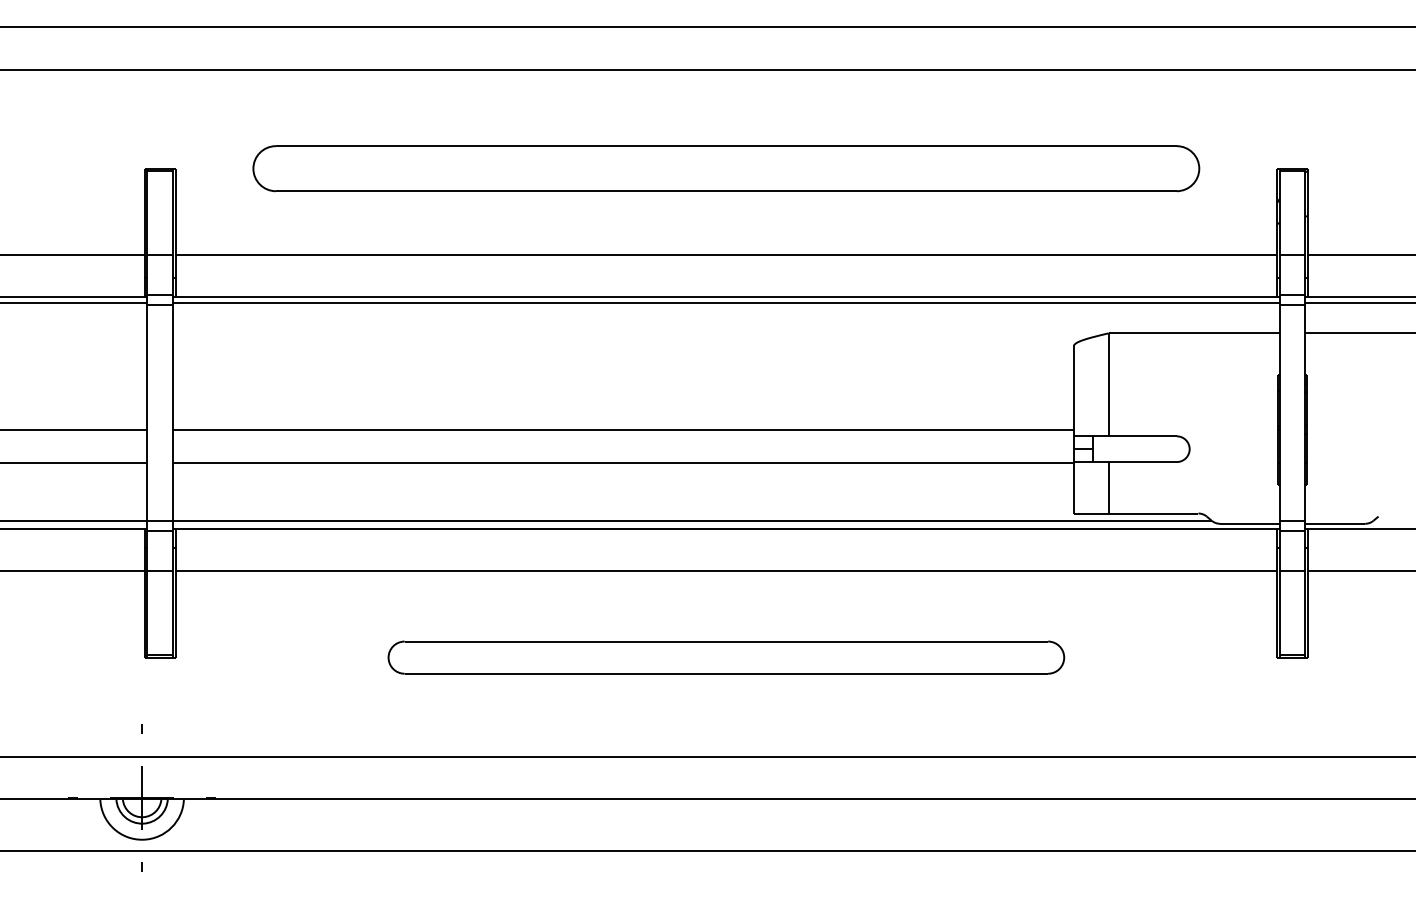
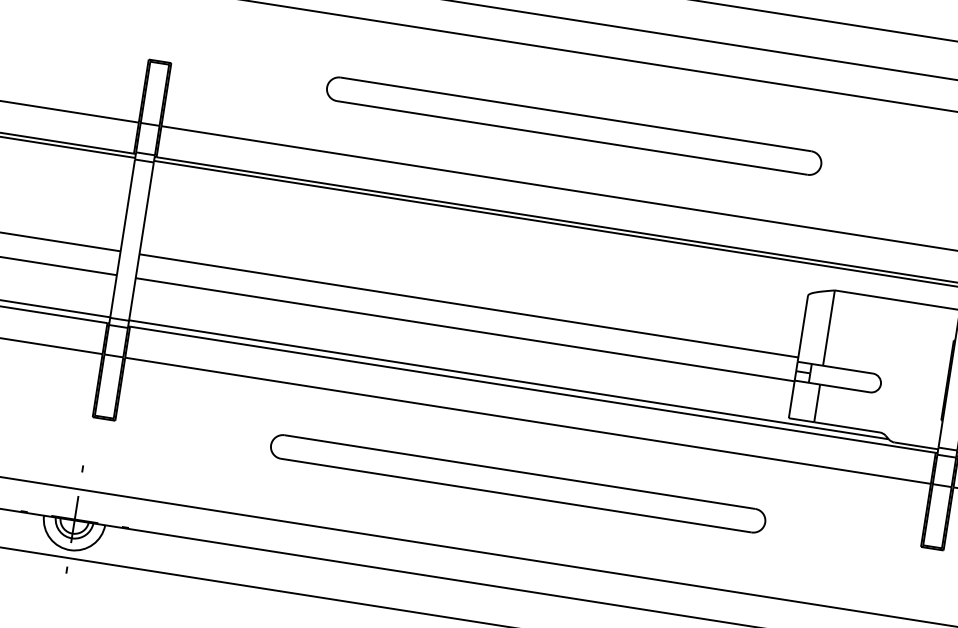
part: (726, 168) -> (574, 126), size x0.71

